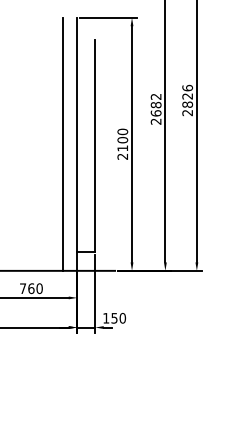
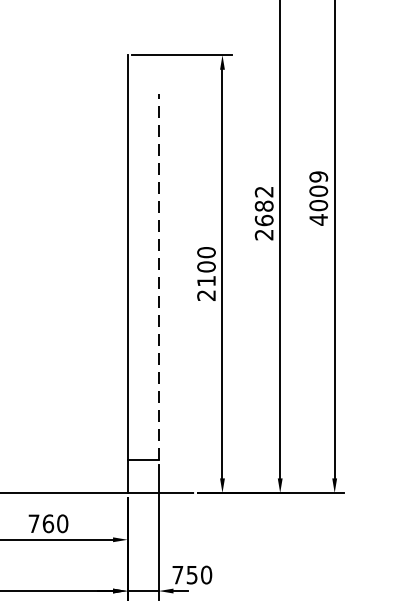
text: (187, 100) -> (318, 198), 2826 -> 4009
line: (62, 143) -> (102, 272), removed
line: (95, 145) -> (159, 276), solid -> dashed
text: (106, 318) -> (178, 575), 150 -> 750

